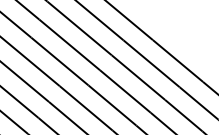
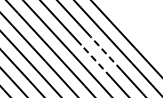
line: (137, 77) -> (105, 53), solid -> dashed
line: (125, 91) -> (96, 61), solid -> dashed

